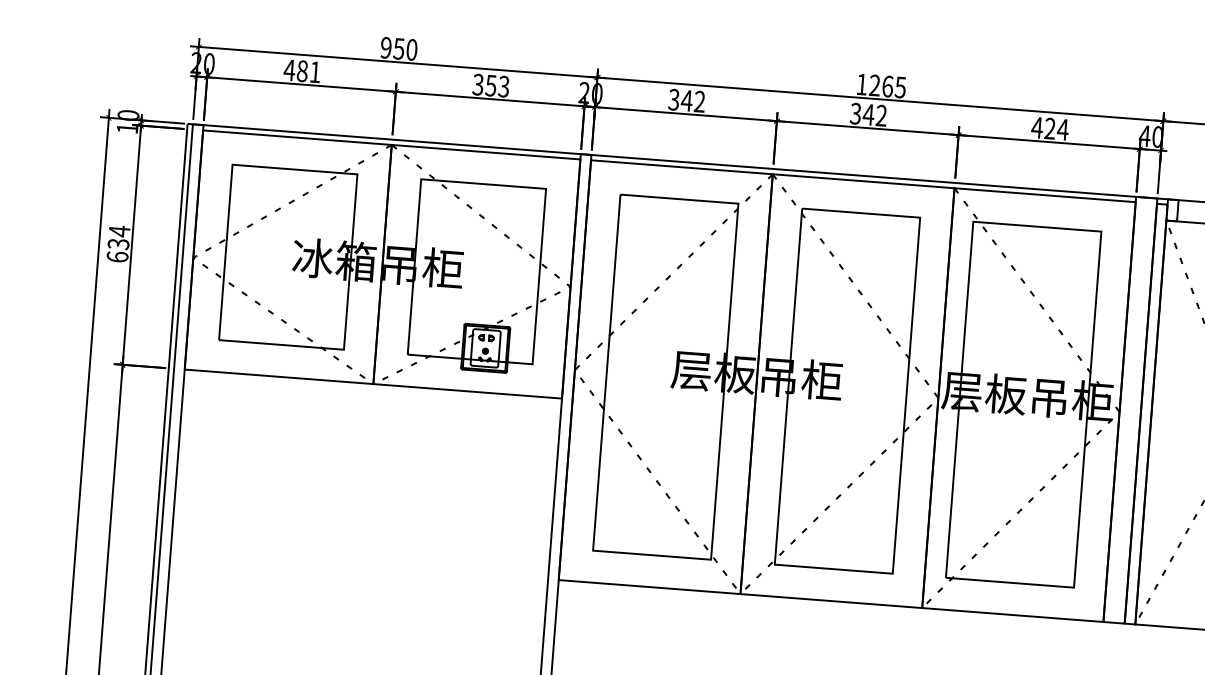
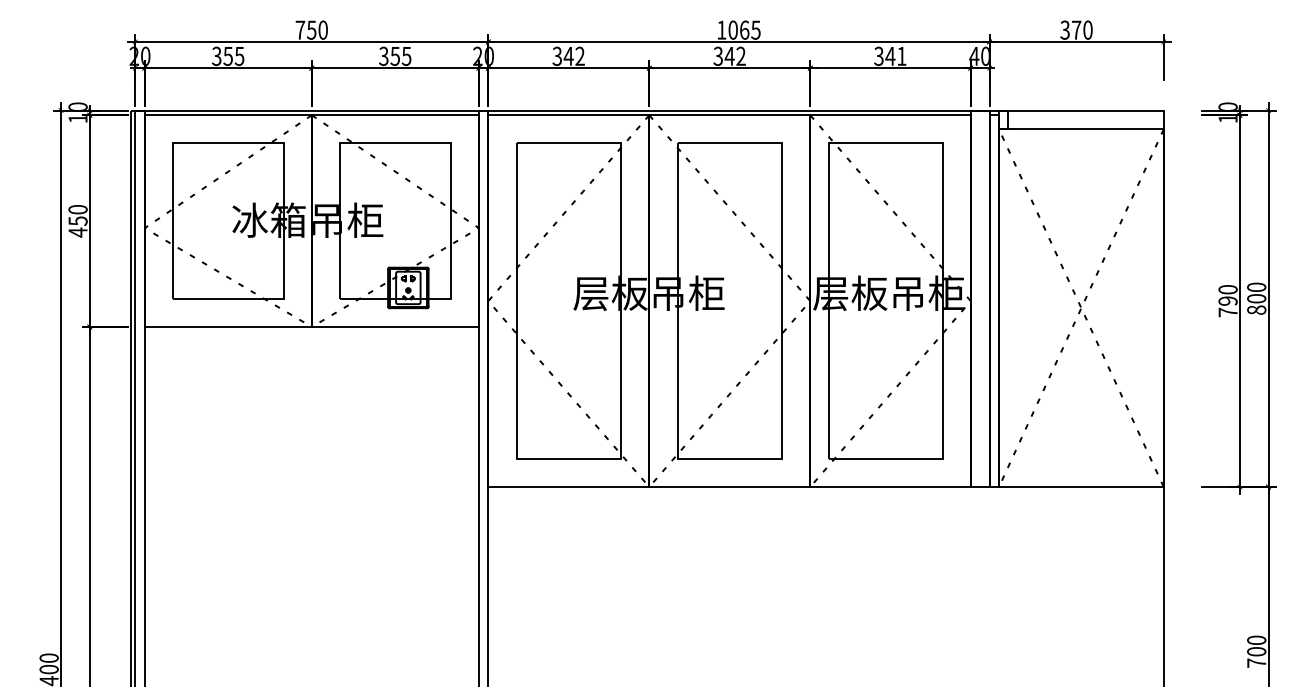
text: (386, 47) -> (300, 29), 950 -> 750
text: (301, 71) -> (227, 56), 481 -> 355
text: (874, 84) -> (732, 29), 1265 -> 1065
text: (503, 85) -> (406, 55), 353 -> 355
text: (1049, 128) -> (889, 56), 424 -> 341
text: (118, 243) -> (77, 220), 634 -> 450

